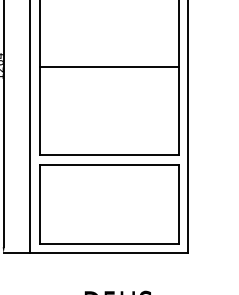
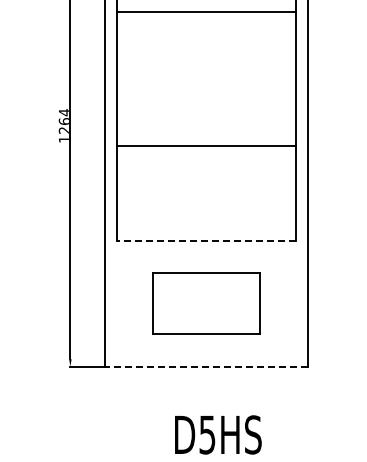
line: (109, 66) -> (206, 146), moved
line: (109, 155) -> (206, 240), solid -> dashed
part: (109, 204) -> (206, 303), size x0.6
line: (109, 252) -> (206, 366), solid -> dashed

